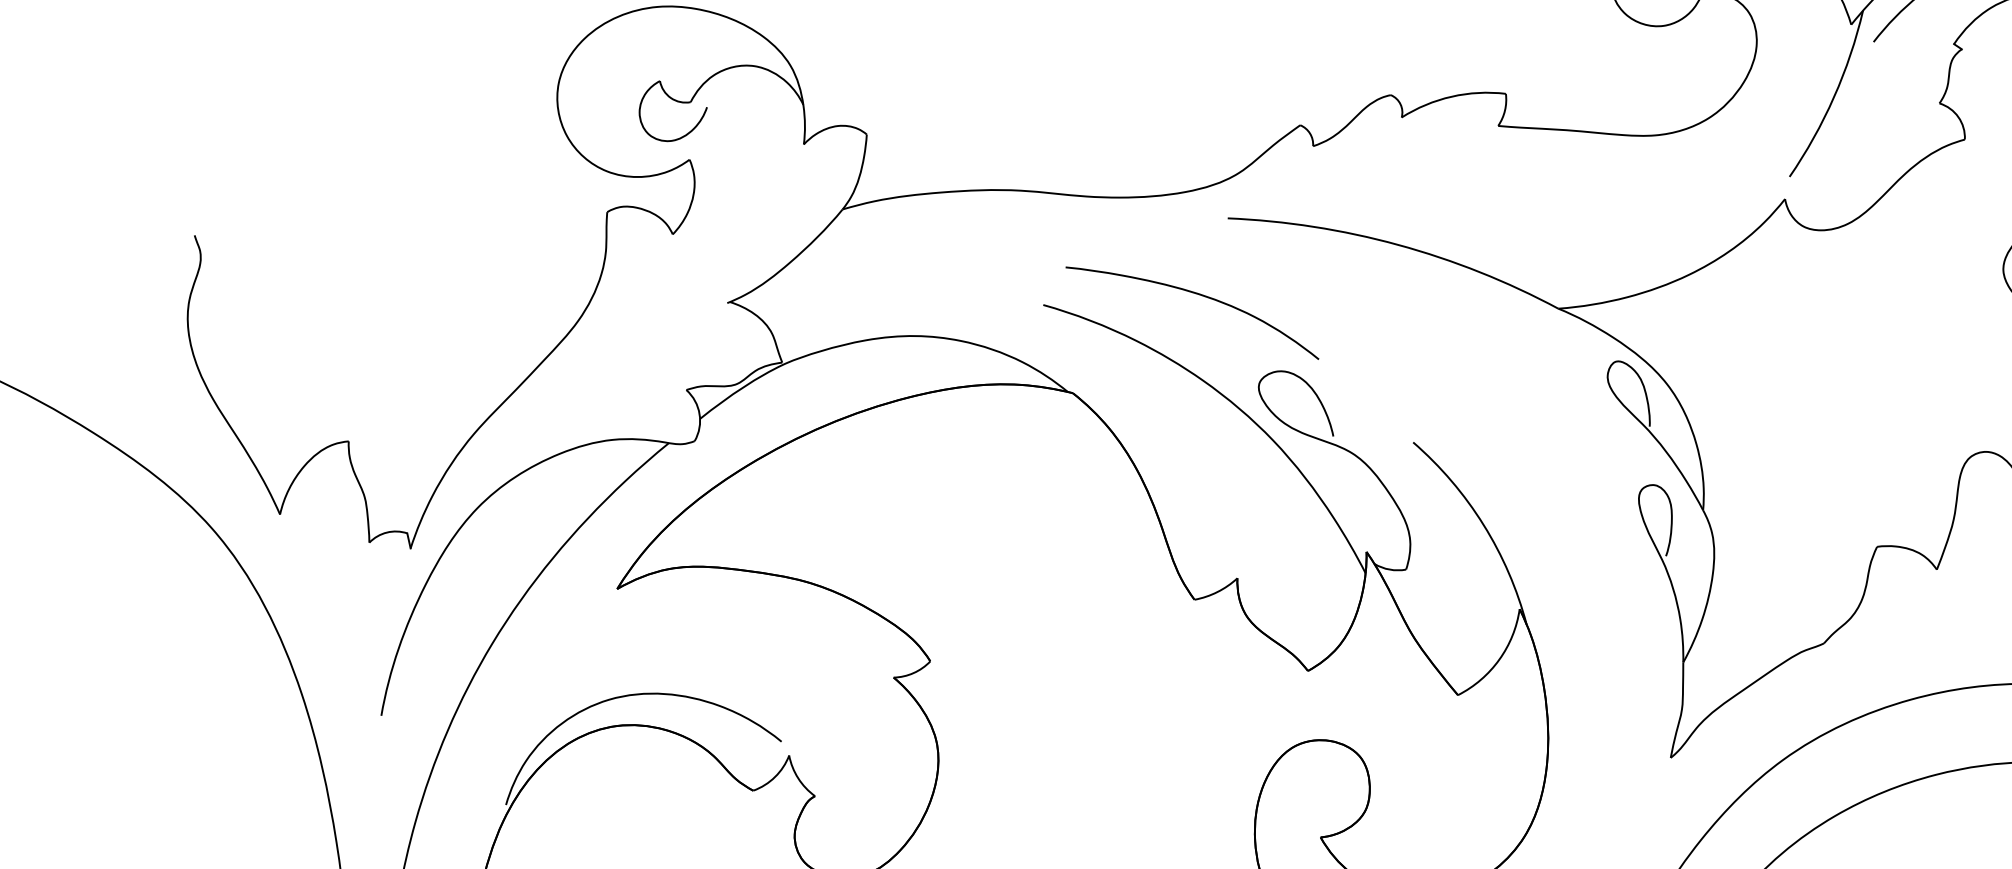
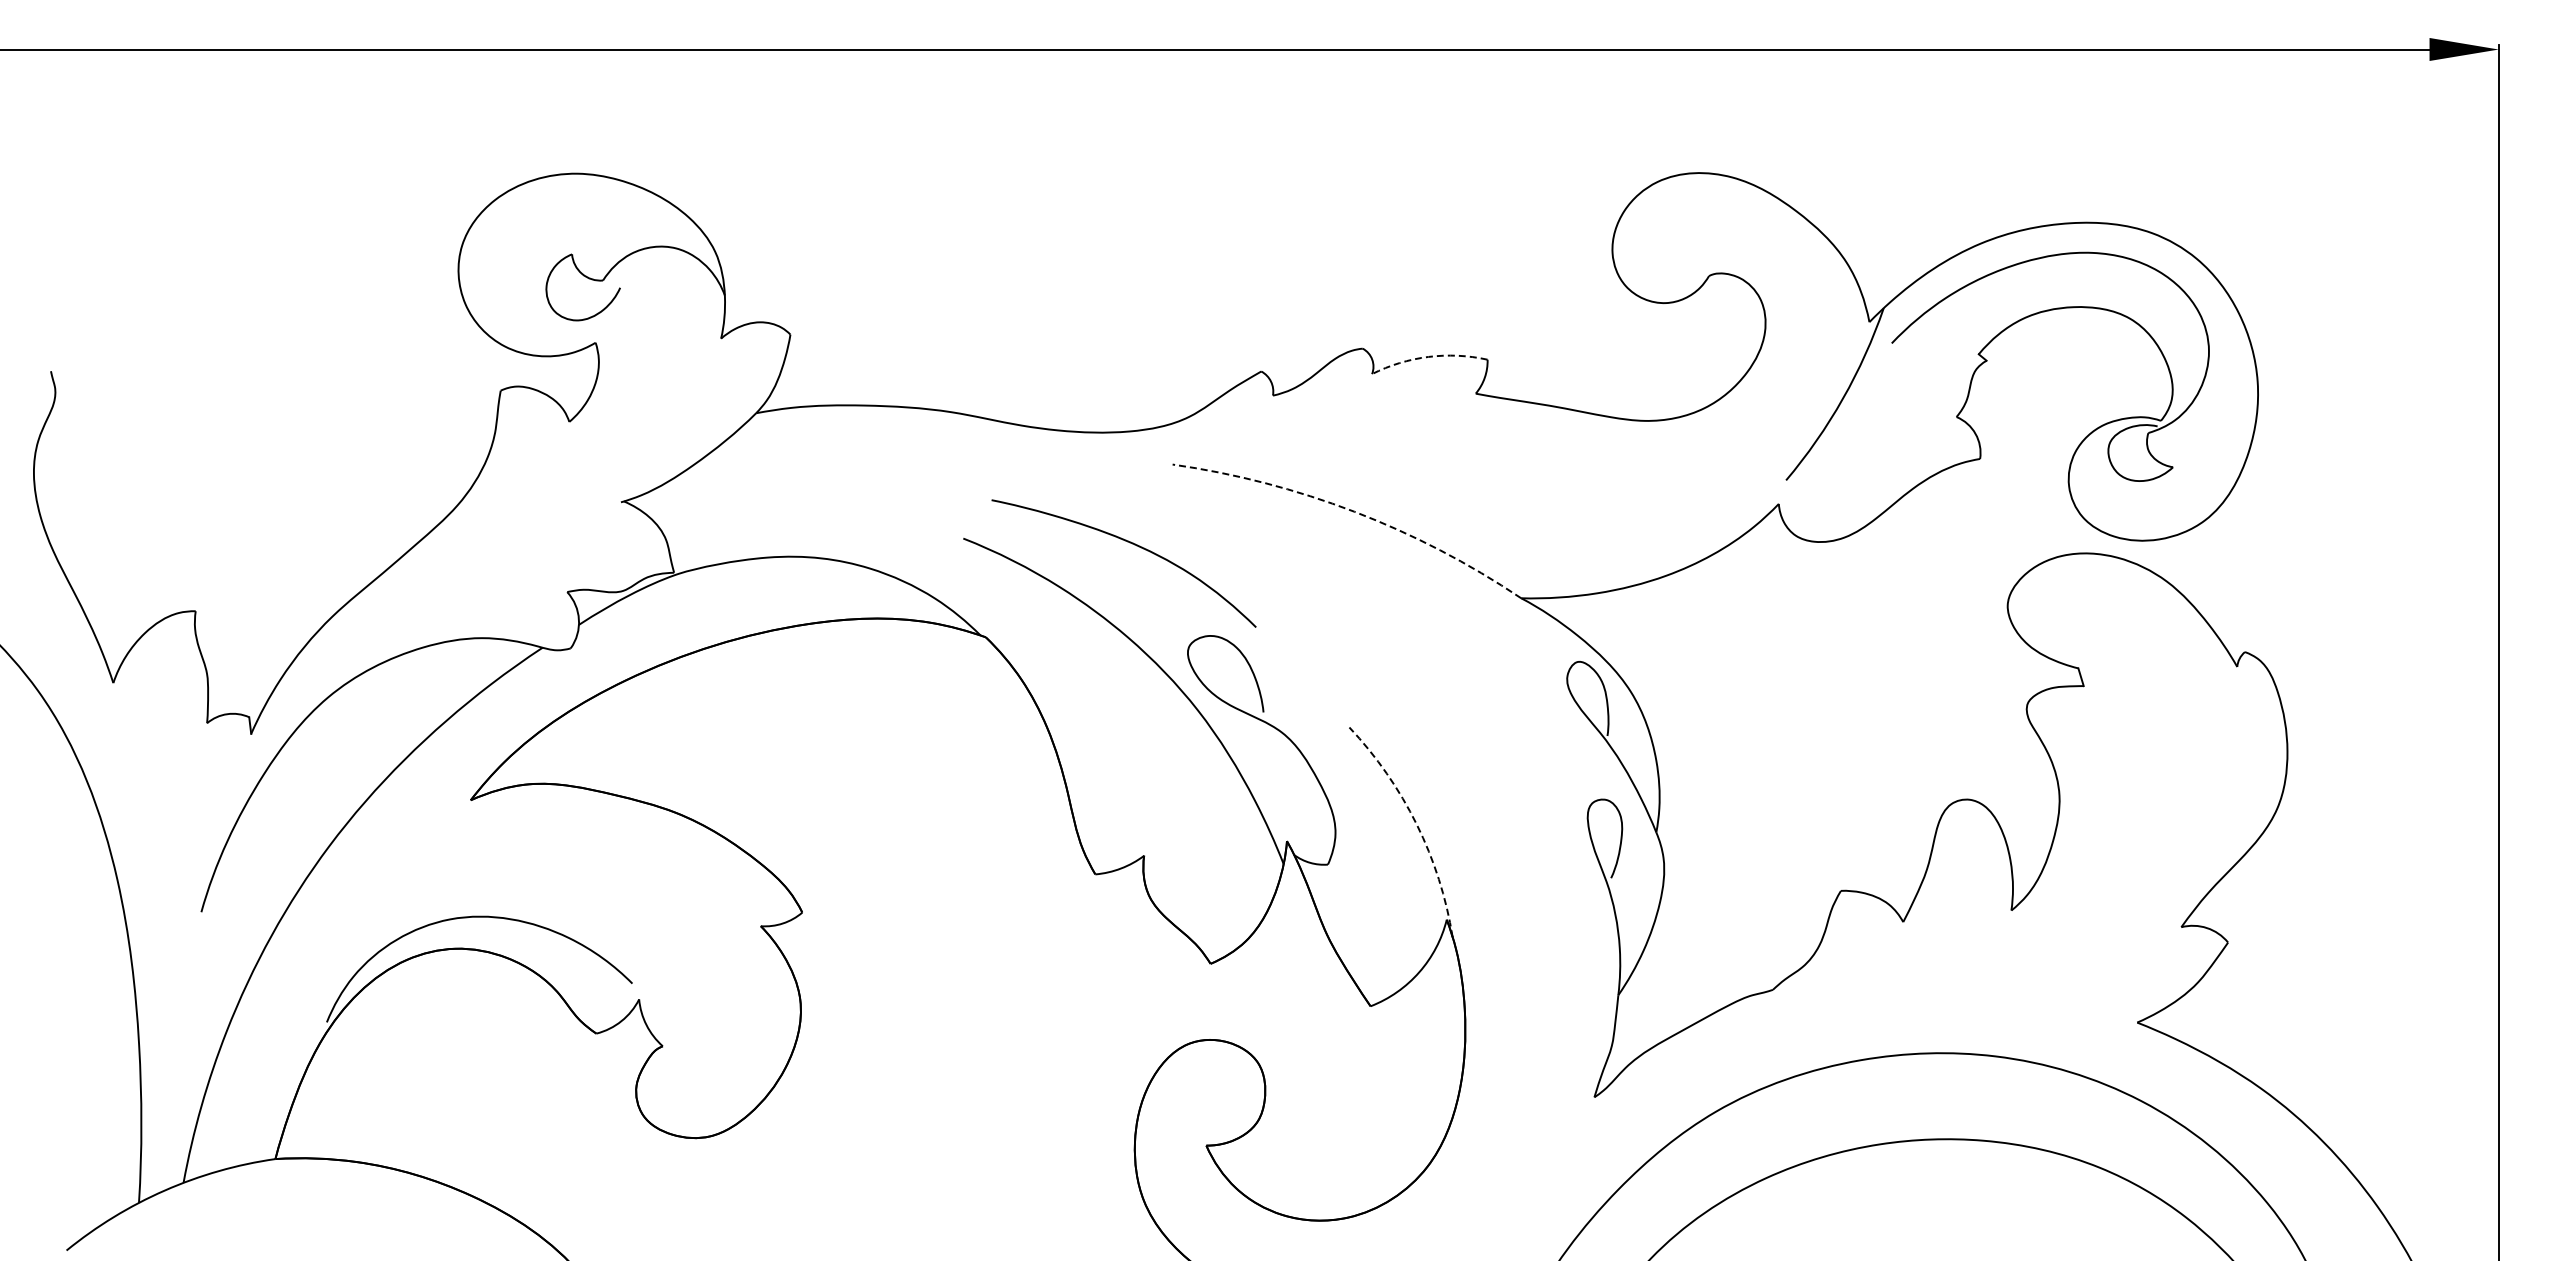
arc: (1451, 96) -> (1428, 356), solid -> dashed
arc: (1398, 244) -> (1354, 511), solid -> dashed
arc: (1483, 524) -> (1416, 824), solid -> dashed

